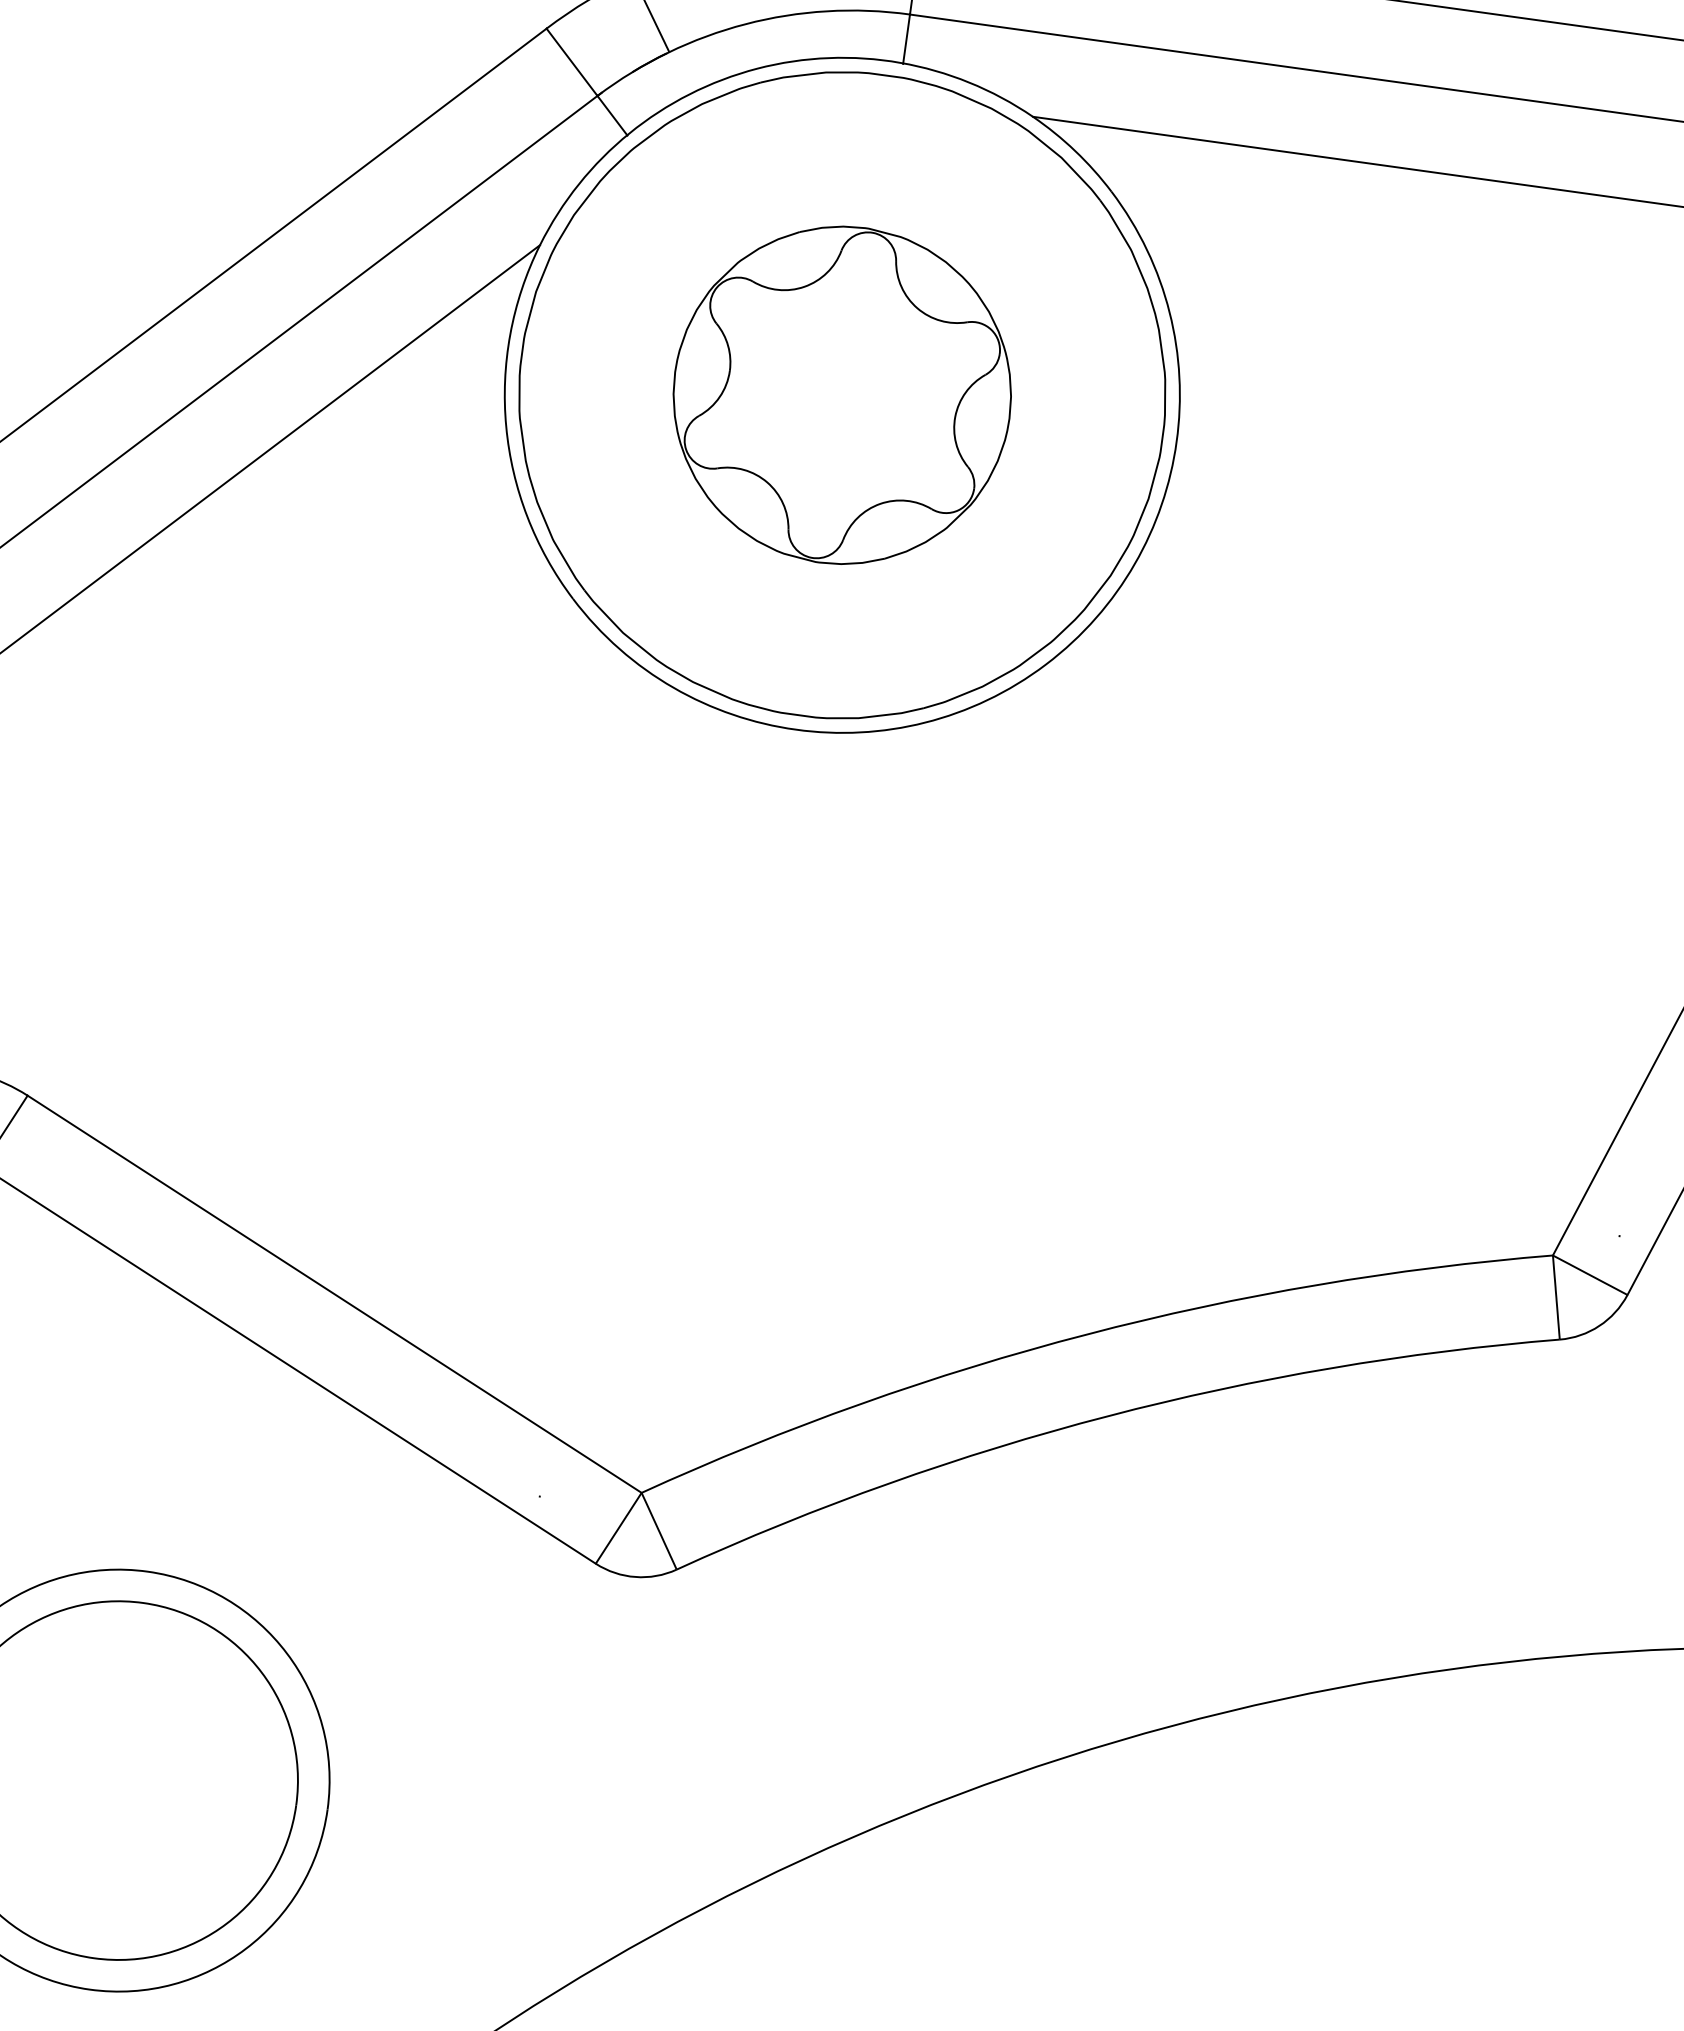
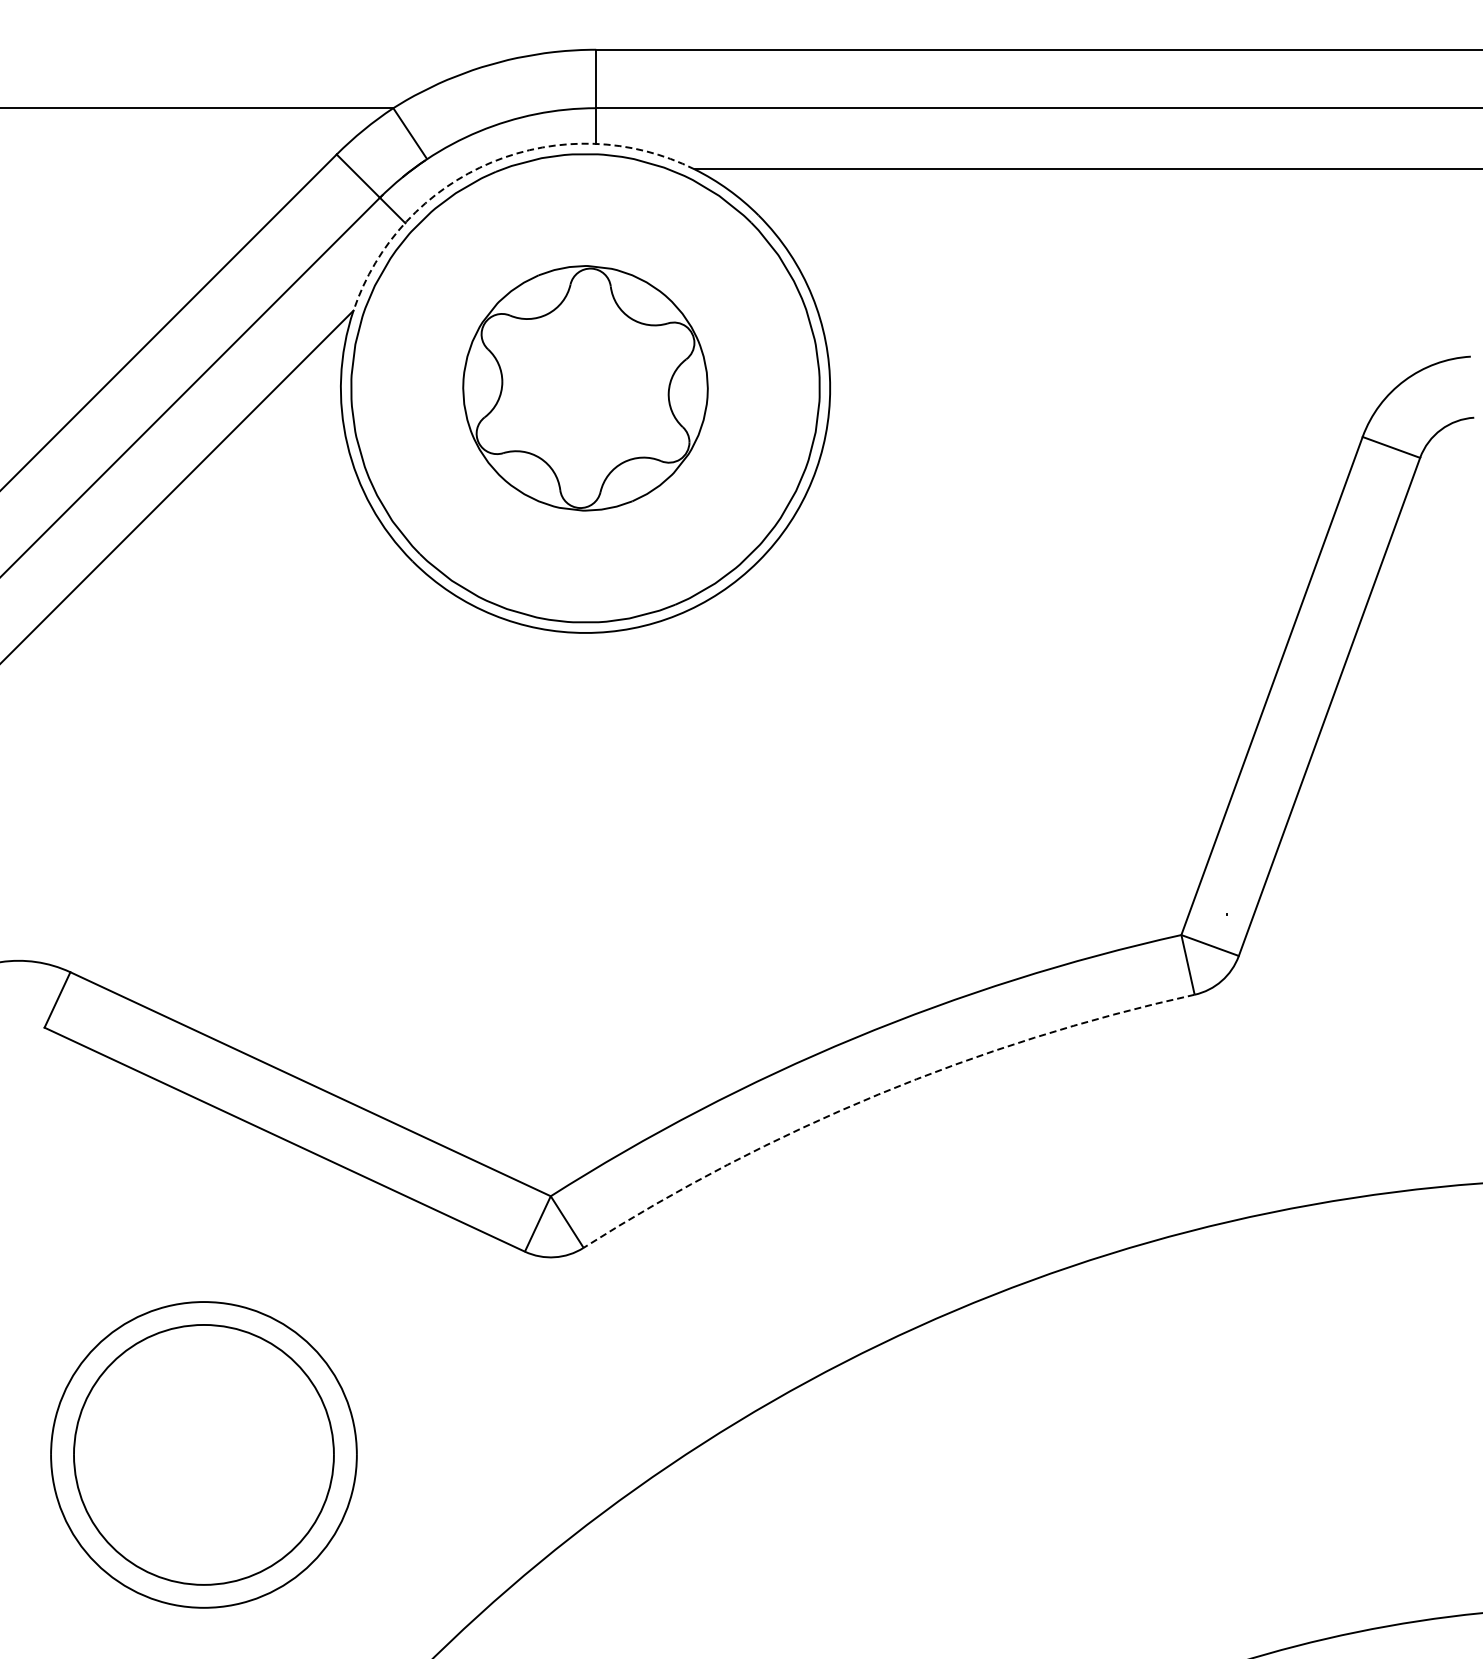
arc: (756, 68) -> (491, 162), solid -> dashed
arc: (1108, 1415) -> (878, 1094), solid -> dashed

